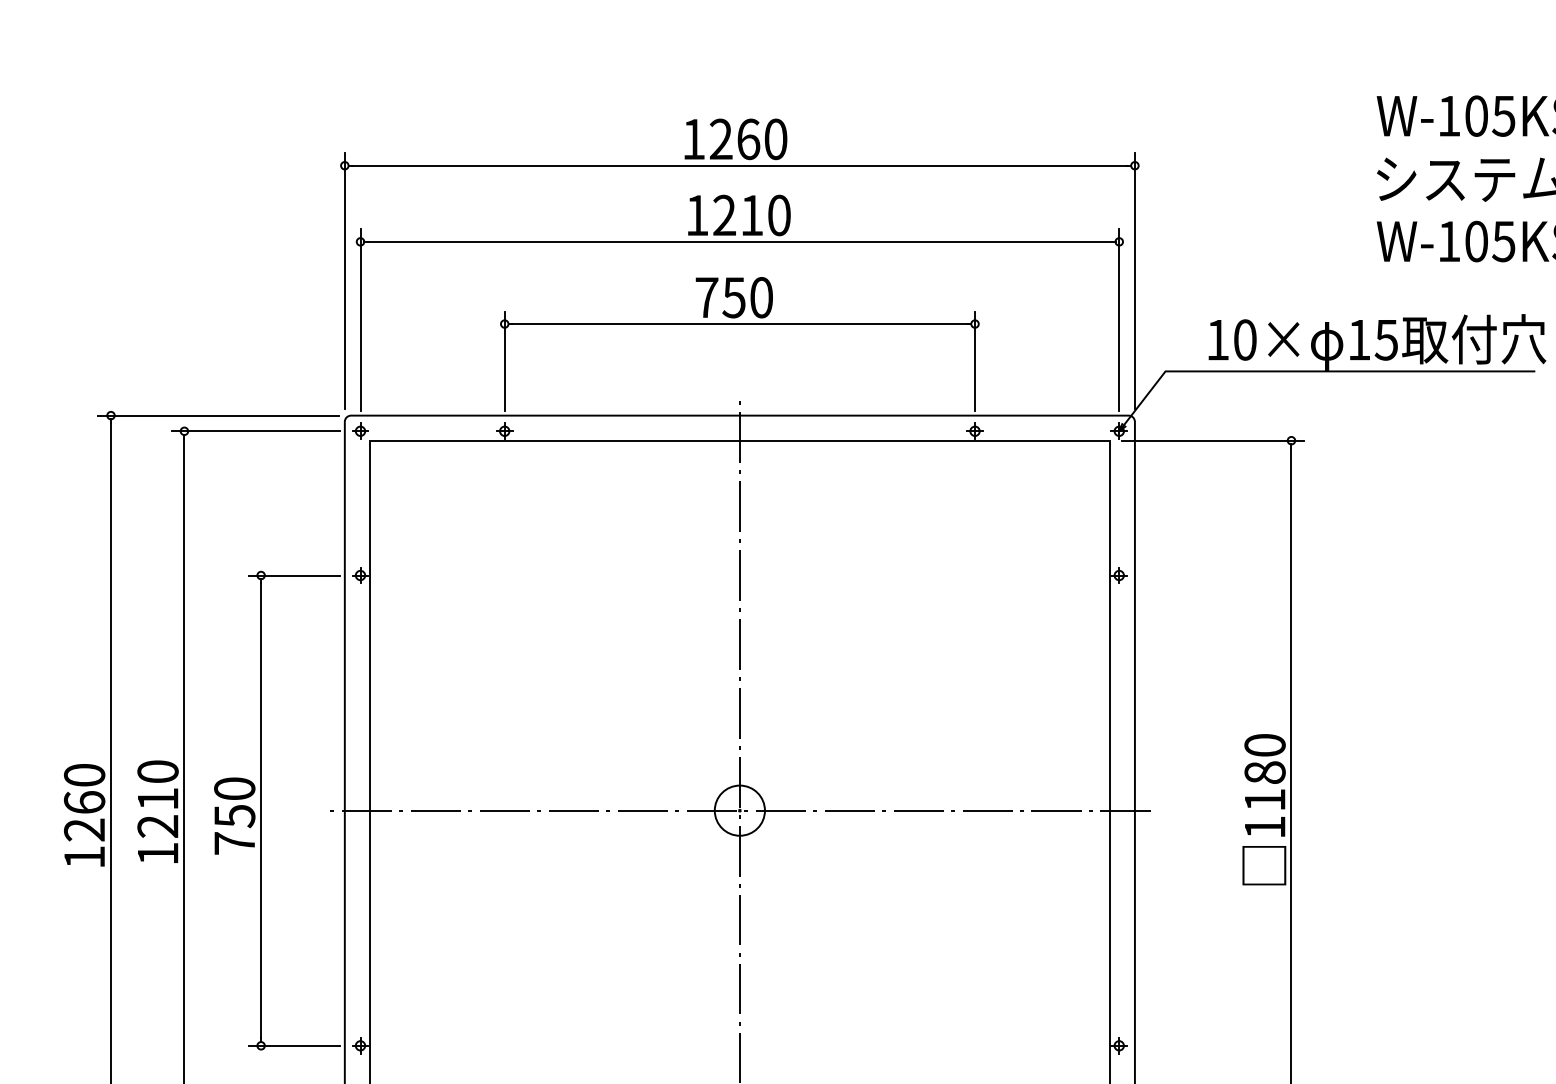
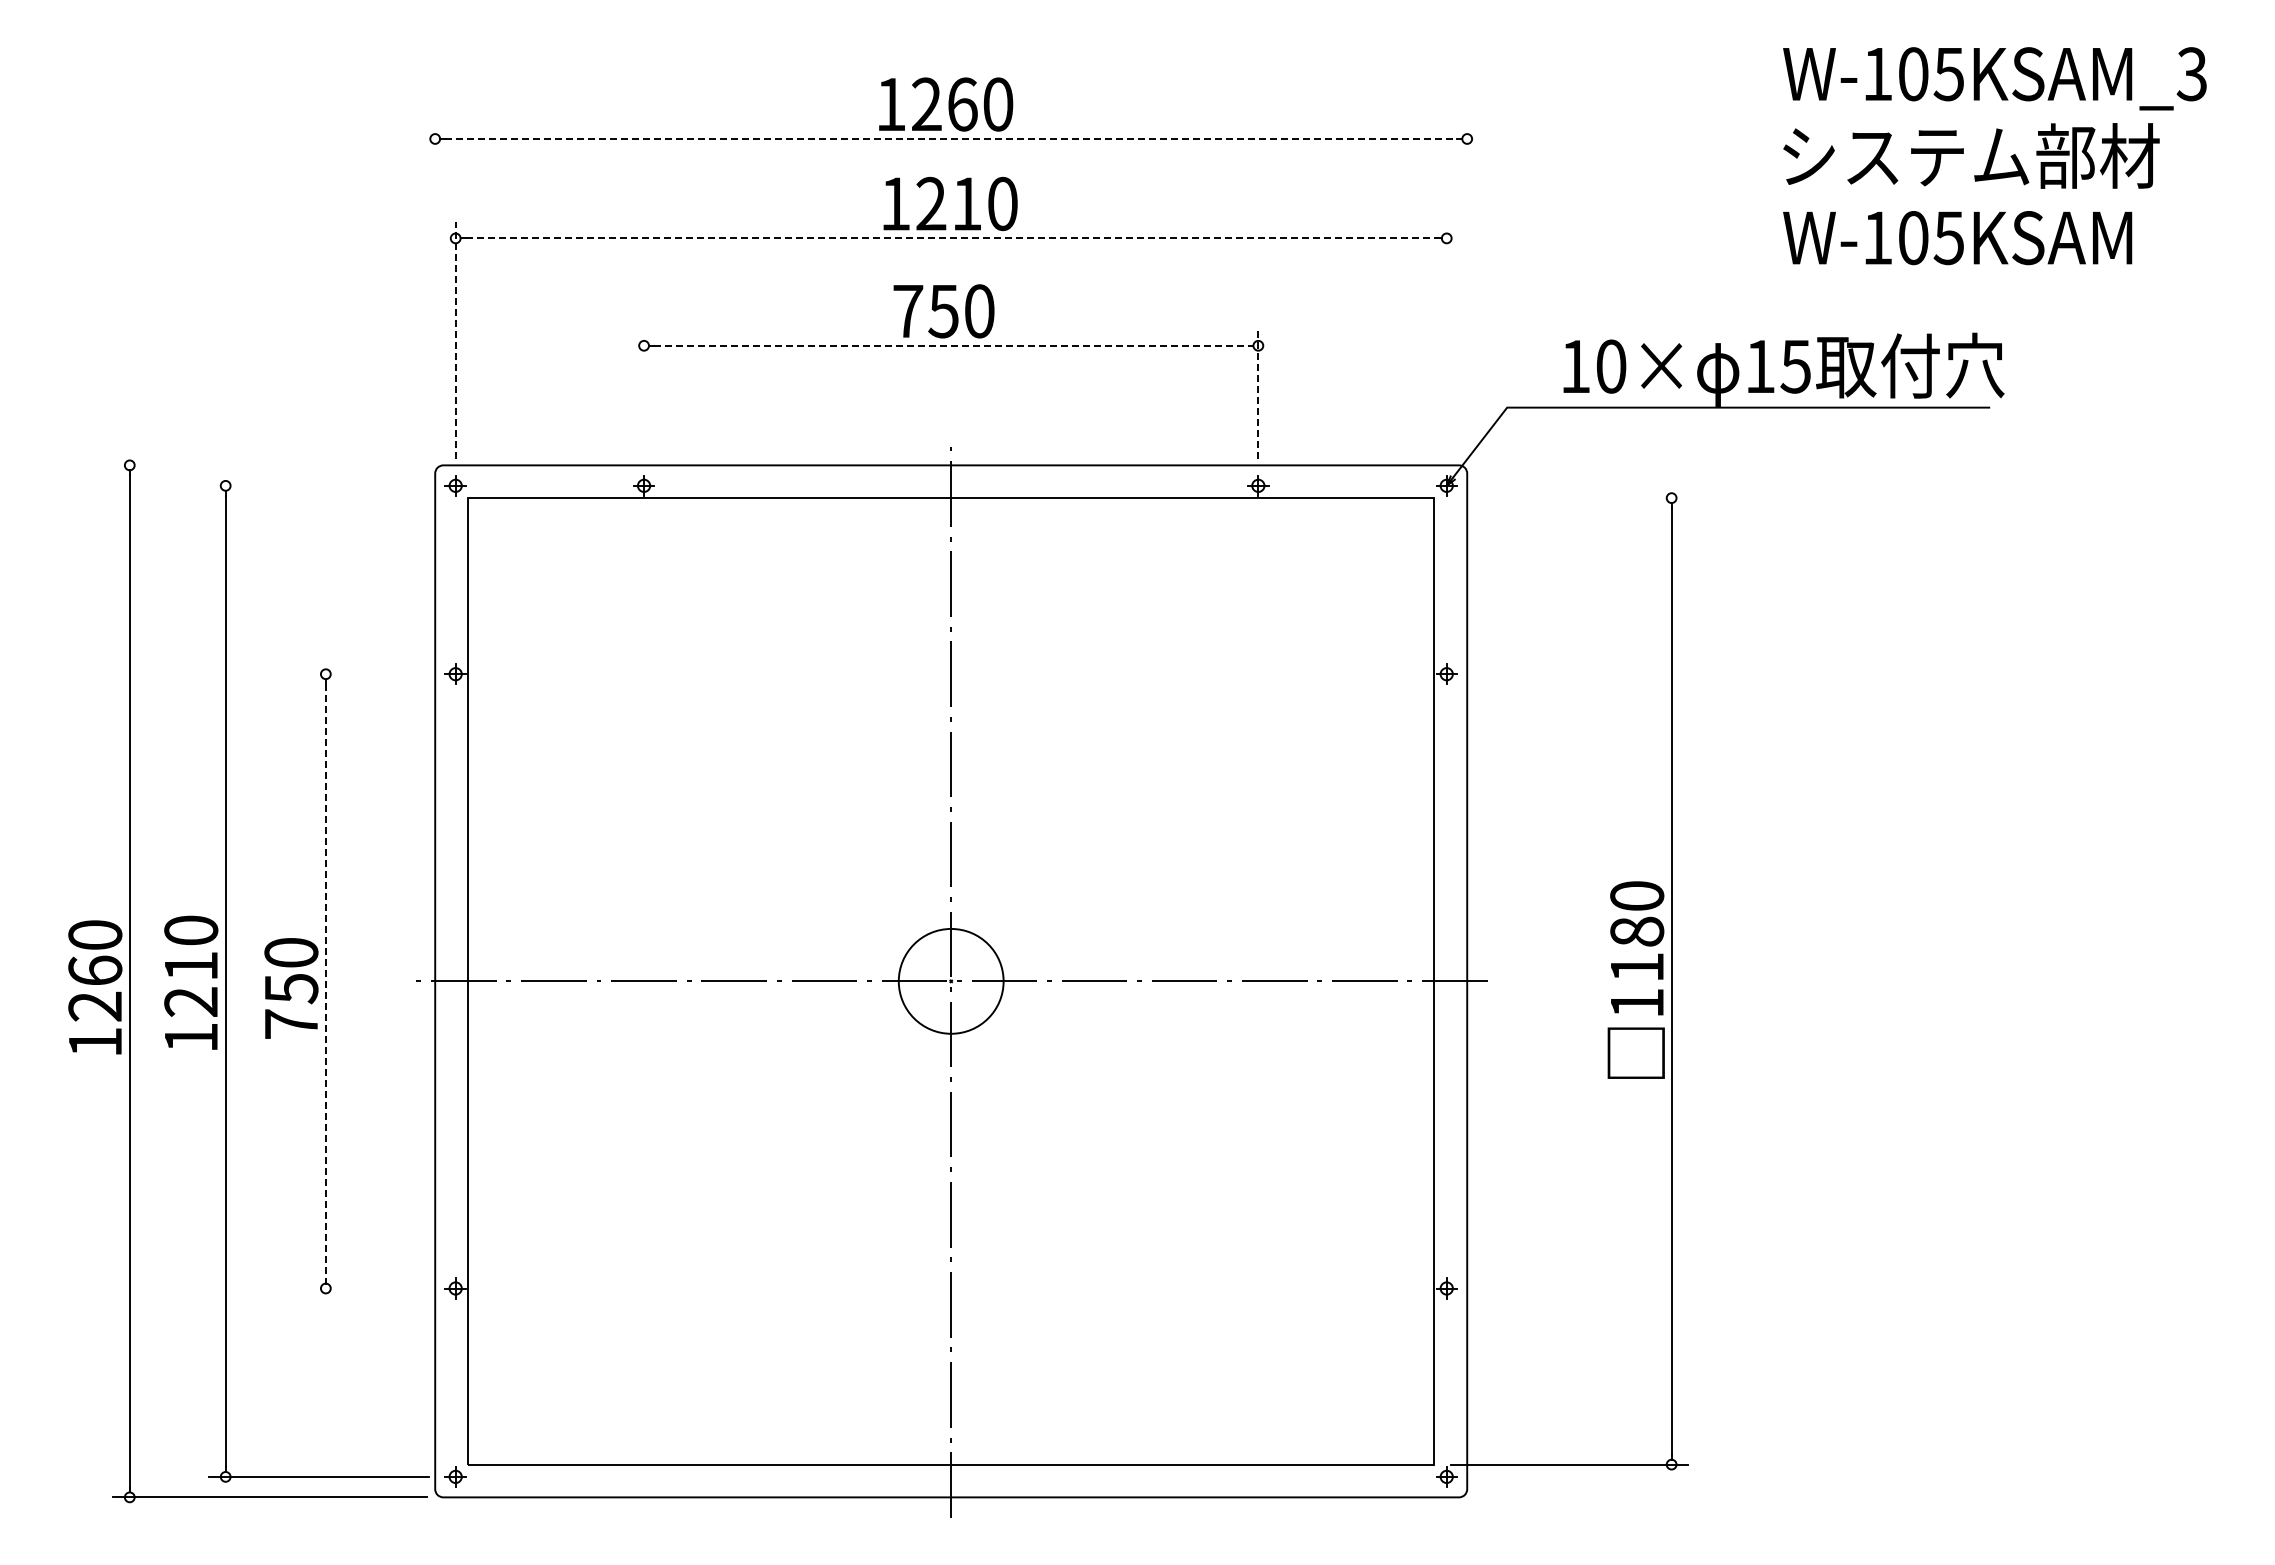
line: (740, 165) -> (951, 138), solid -> dashed
line: (740, 241) -> (951, 238), solid -> dashed
line: (345, 280) -> (435, 289), removed
line: (1135, 280) -> (1467, 289), removed
line: (360, 320) -> (455, 340), solid -> dashed
line: (1119, 320) -> (1446, 340), removed
line: (740, 323) -> (951, 345), solid -> dashed
line: (505, 361) -> (644, 394), removed
line: (975, 361) -> (1258, 394), solid -> dashed
line: (218, 415) -> (270, 465), removed
line: (256, 431) -> (319, 485), removed
line: (1213, 440) -> (1569, 498), removed
line: (294, 575) -> (369, 674), removed
line: (260, 810) -> (325, 981), solid -> dashed
circle: (739, 810) -> (950, 981), size x1.6
line: (294, 1045) -> (369, 1288), removed

